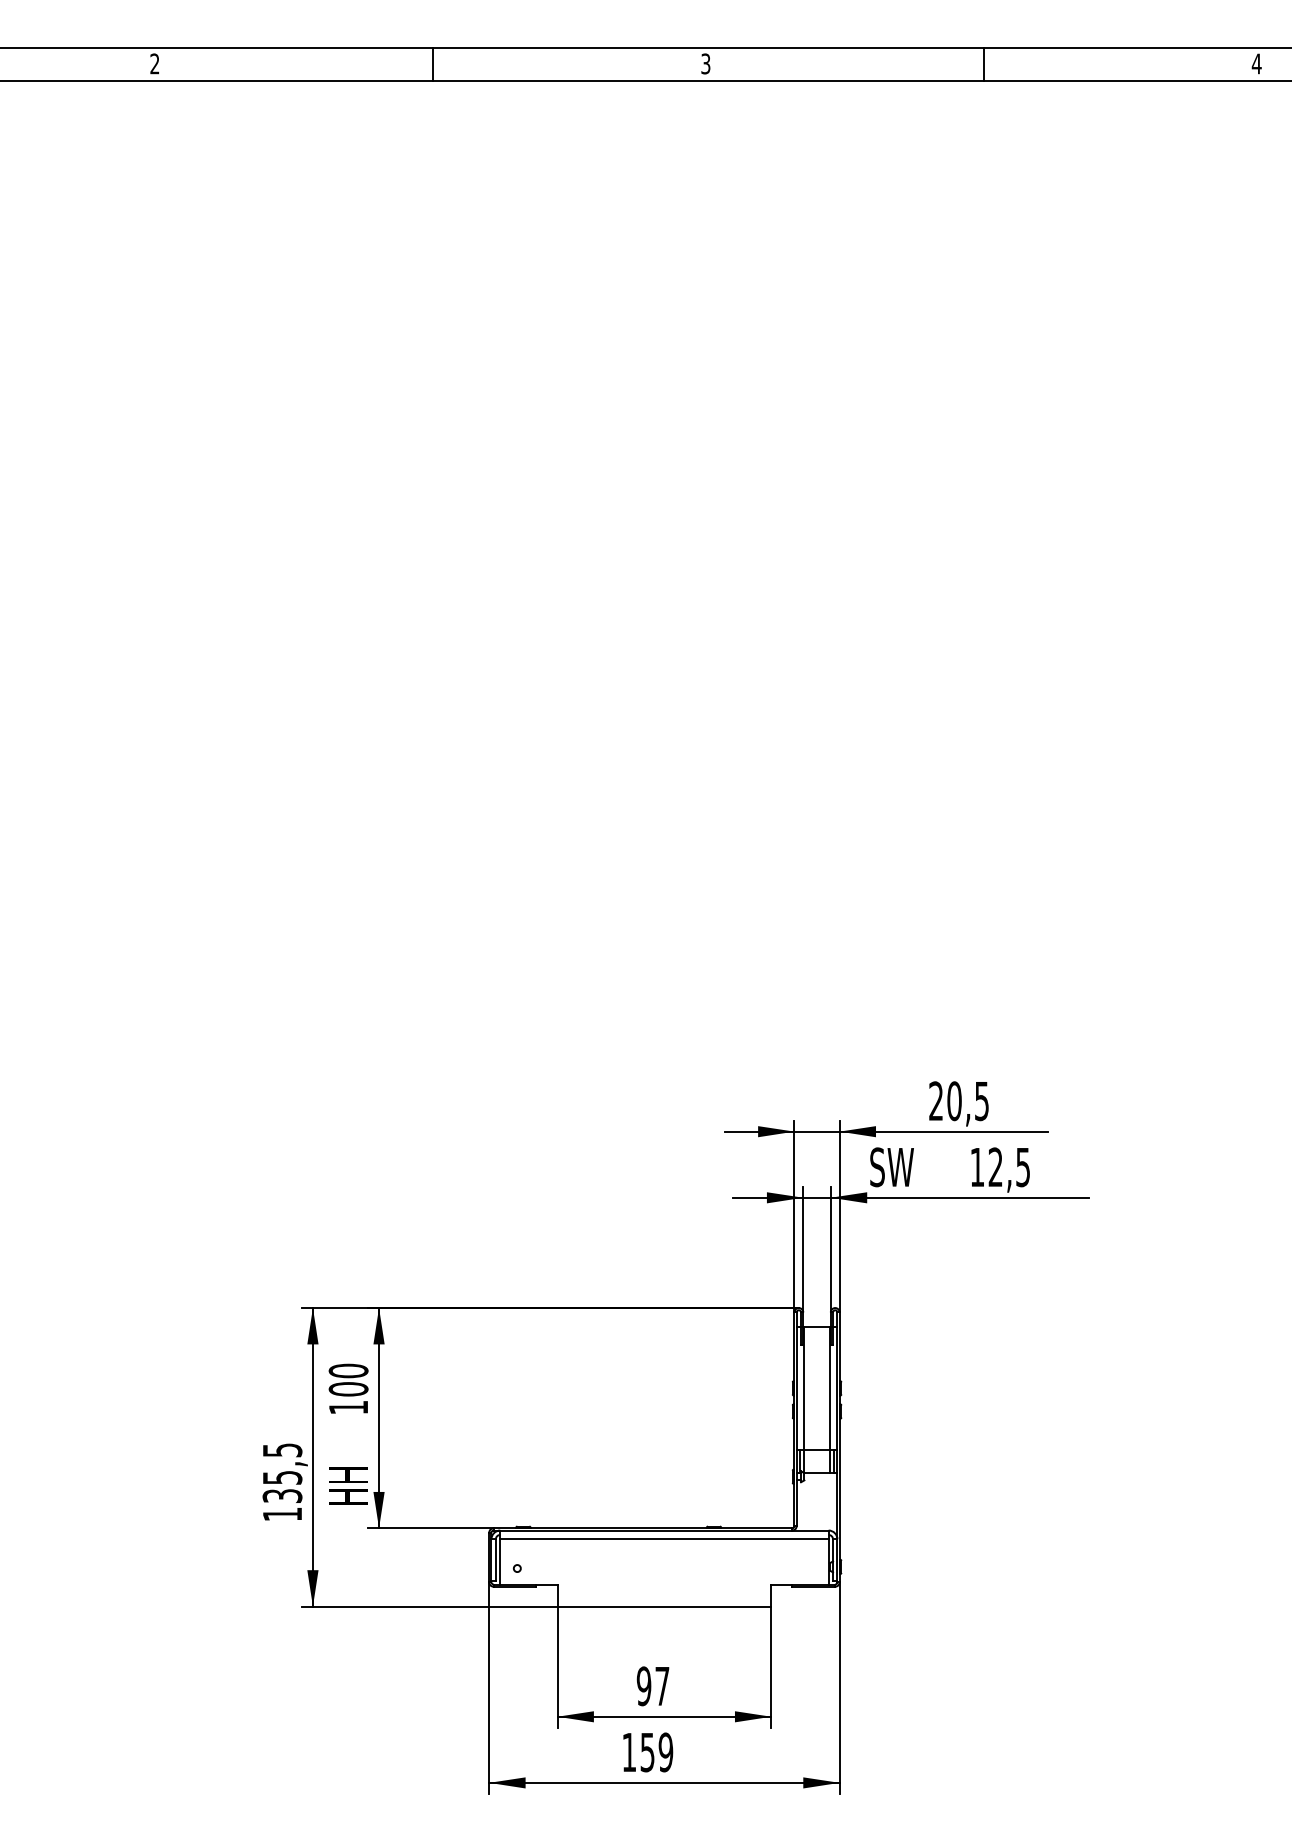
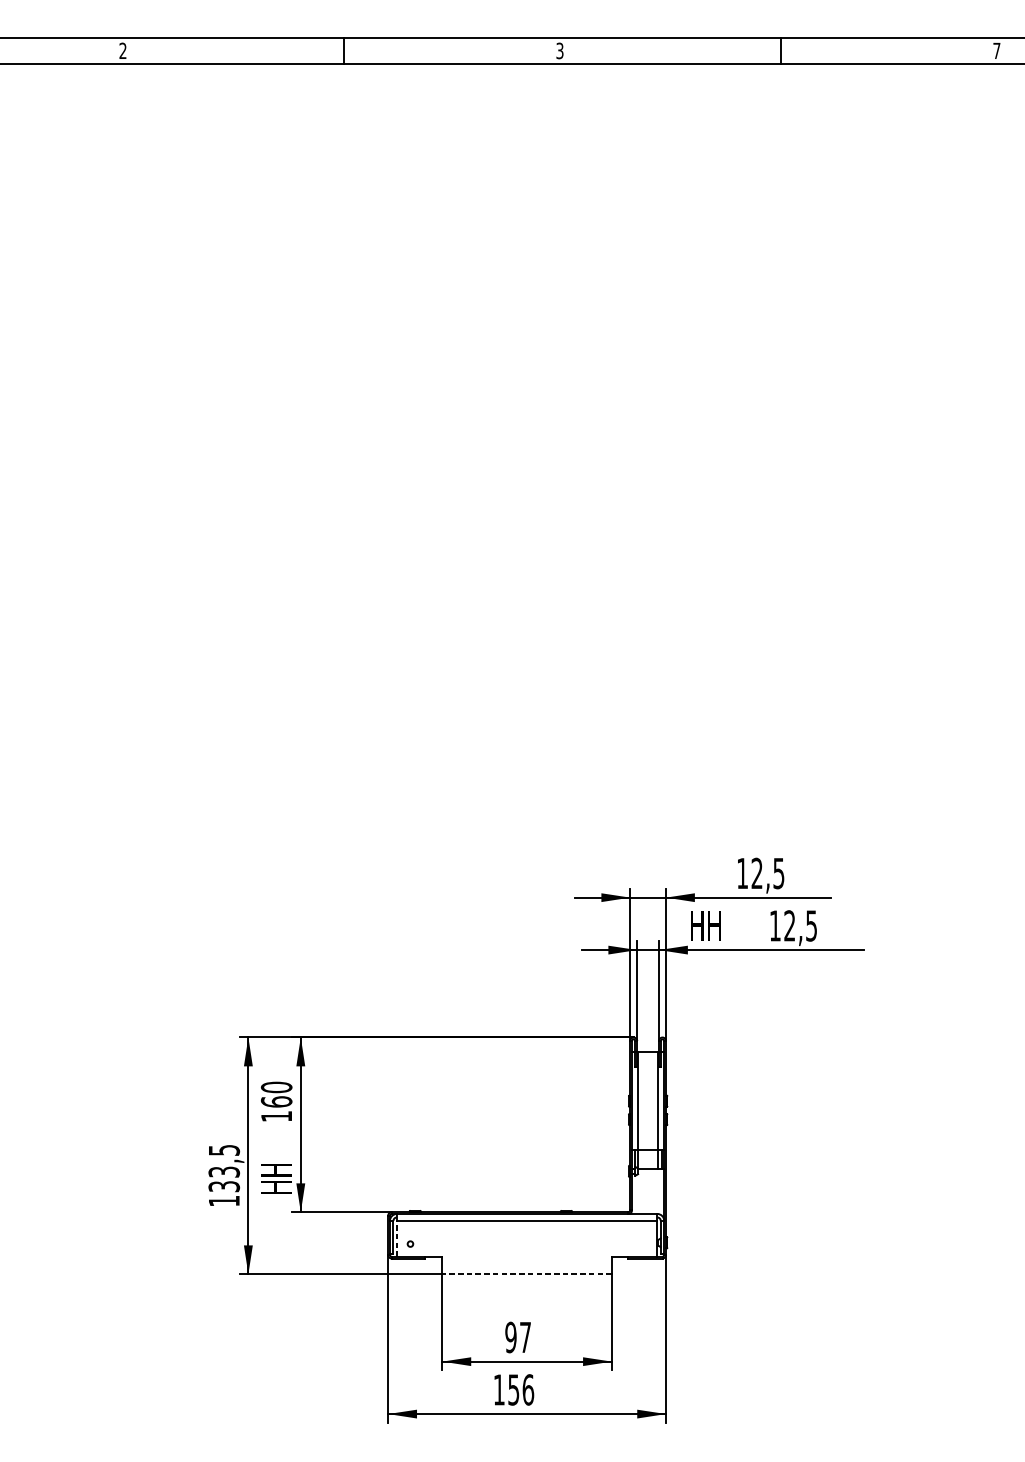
text: (1256, 63) -> (996, 50), 4 -> 7
text: (945, 1101) -> (750, 873), 20,5 -> 12,5
text: (891, 1167) -> (707, 926), SW -> HH
text: (348, 1389) -> (276, 1102), 100 -> 160
text: (281, 1477) -> (223, 1171), 135,5 -> 133,5
line: (500, 1561) -> (397, 1238), solid -> dashed
line: (664, 1606) -> (527, 1274), solid -> dashed
text: (665, 1752) -> (527, 1389), 159 -> 156

